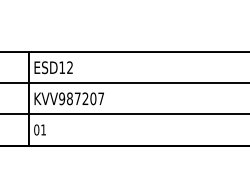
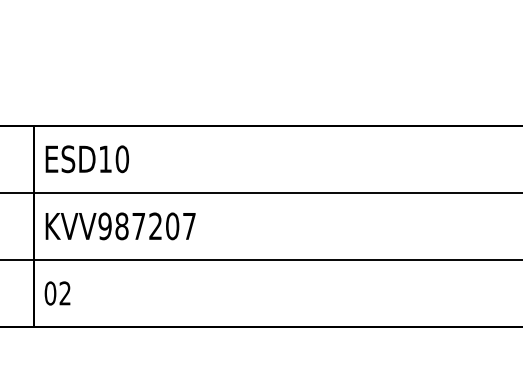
text: (70, 67) -> (123, 158), ESD12 -> ESD10
text: (43, 129) -> (65, 292), 01 -> 02

